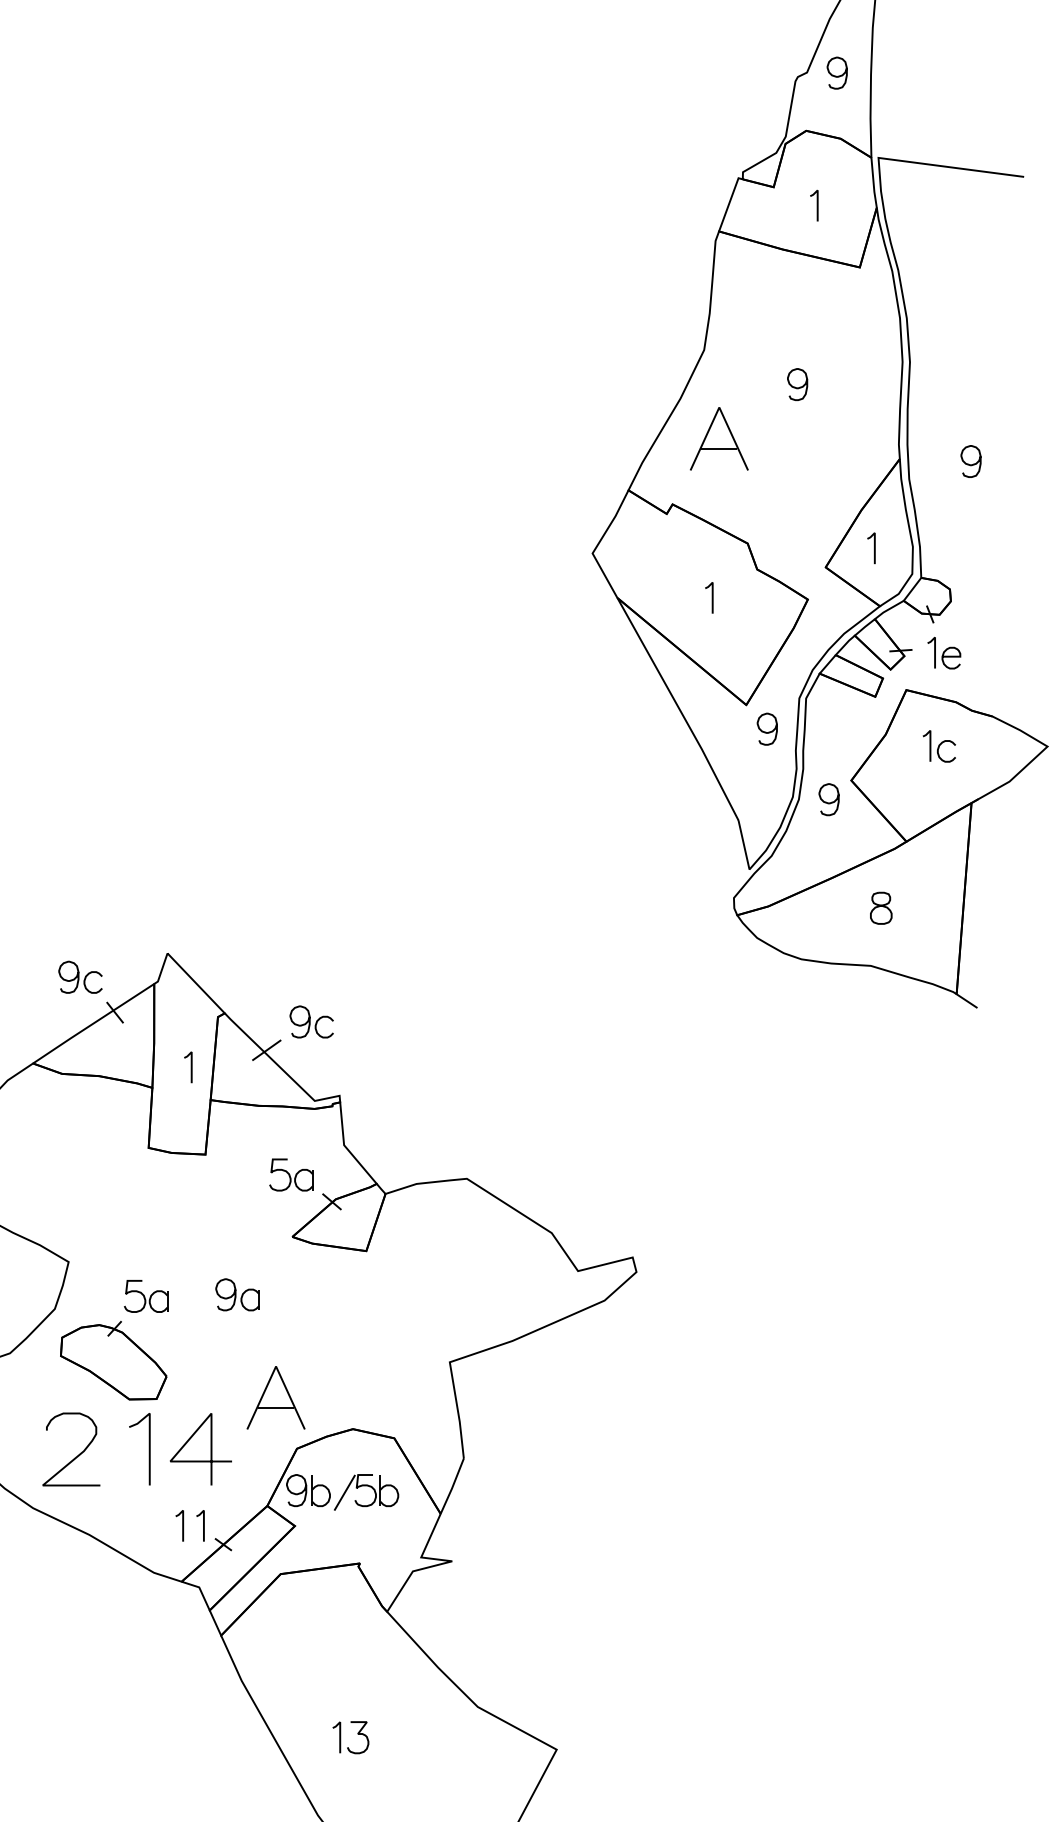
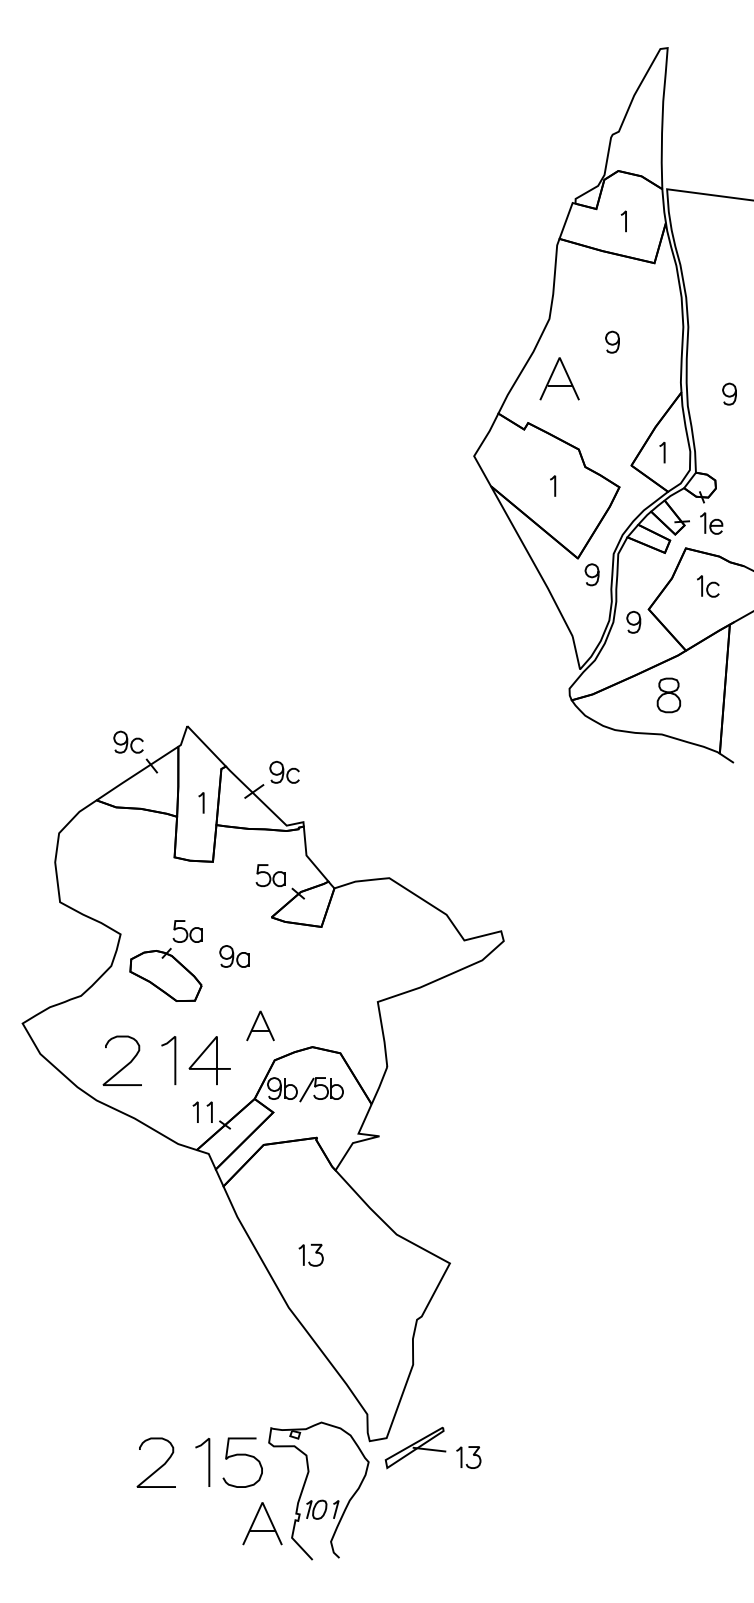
curve: (836, 75) -> (638, 133), removed
part: (880, 908) -> (668, 695), size x1.6
part: (112, 1339) -> (165, 960), moved
part: (275, 1397) -> (260, 1025), size x0.7

